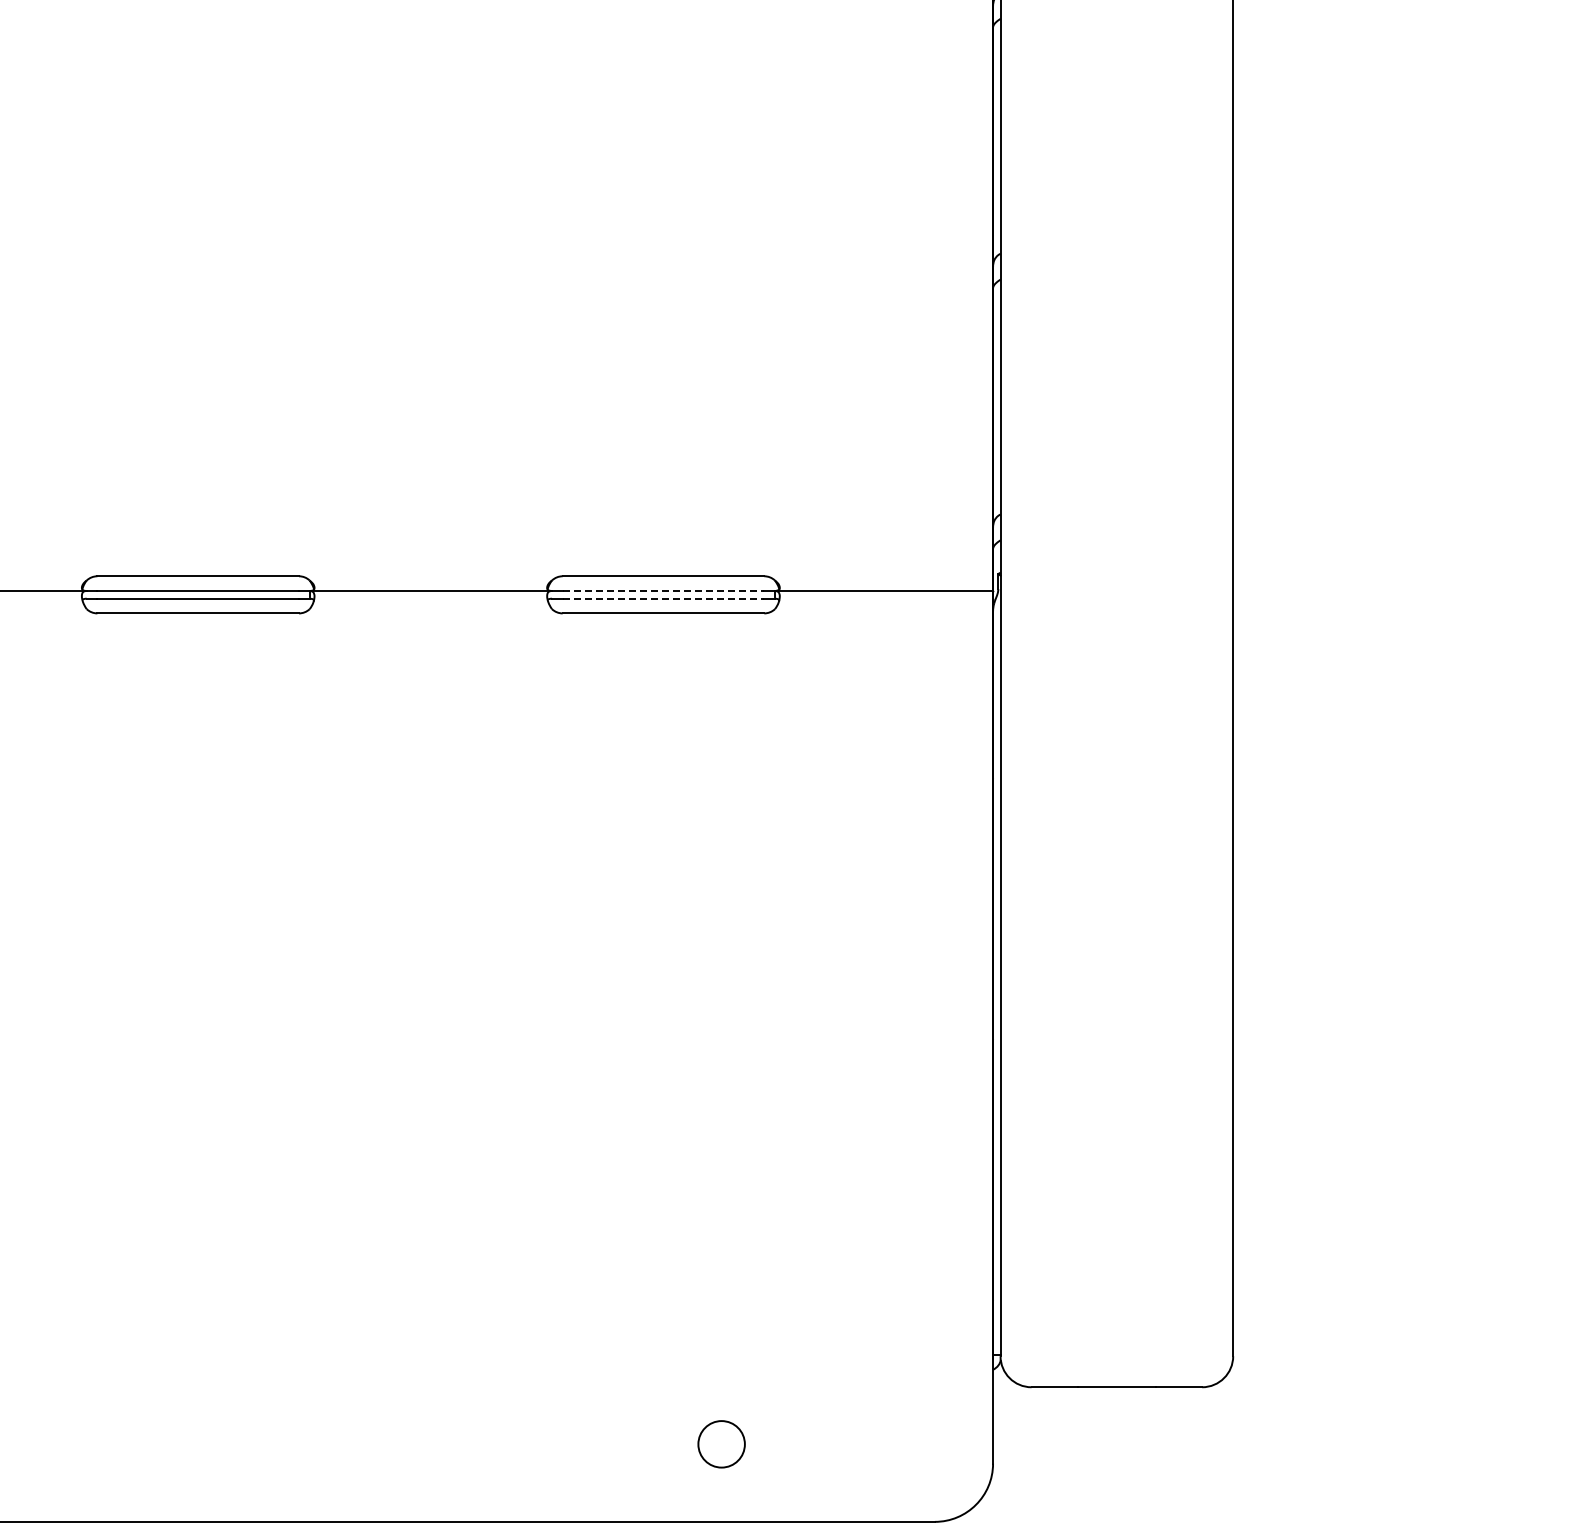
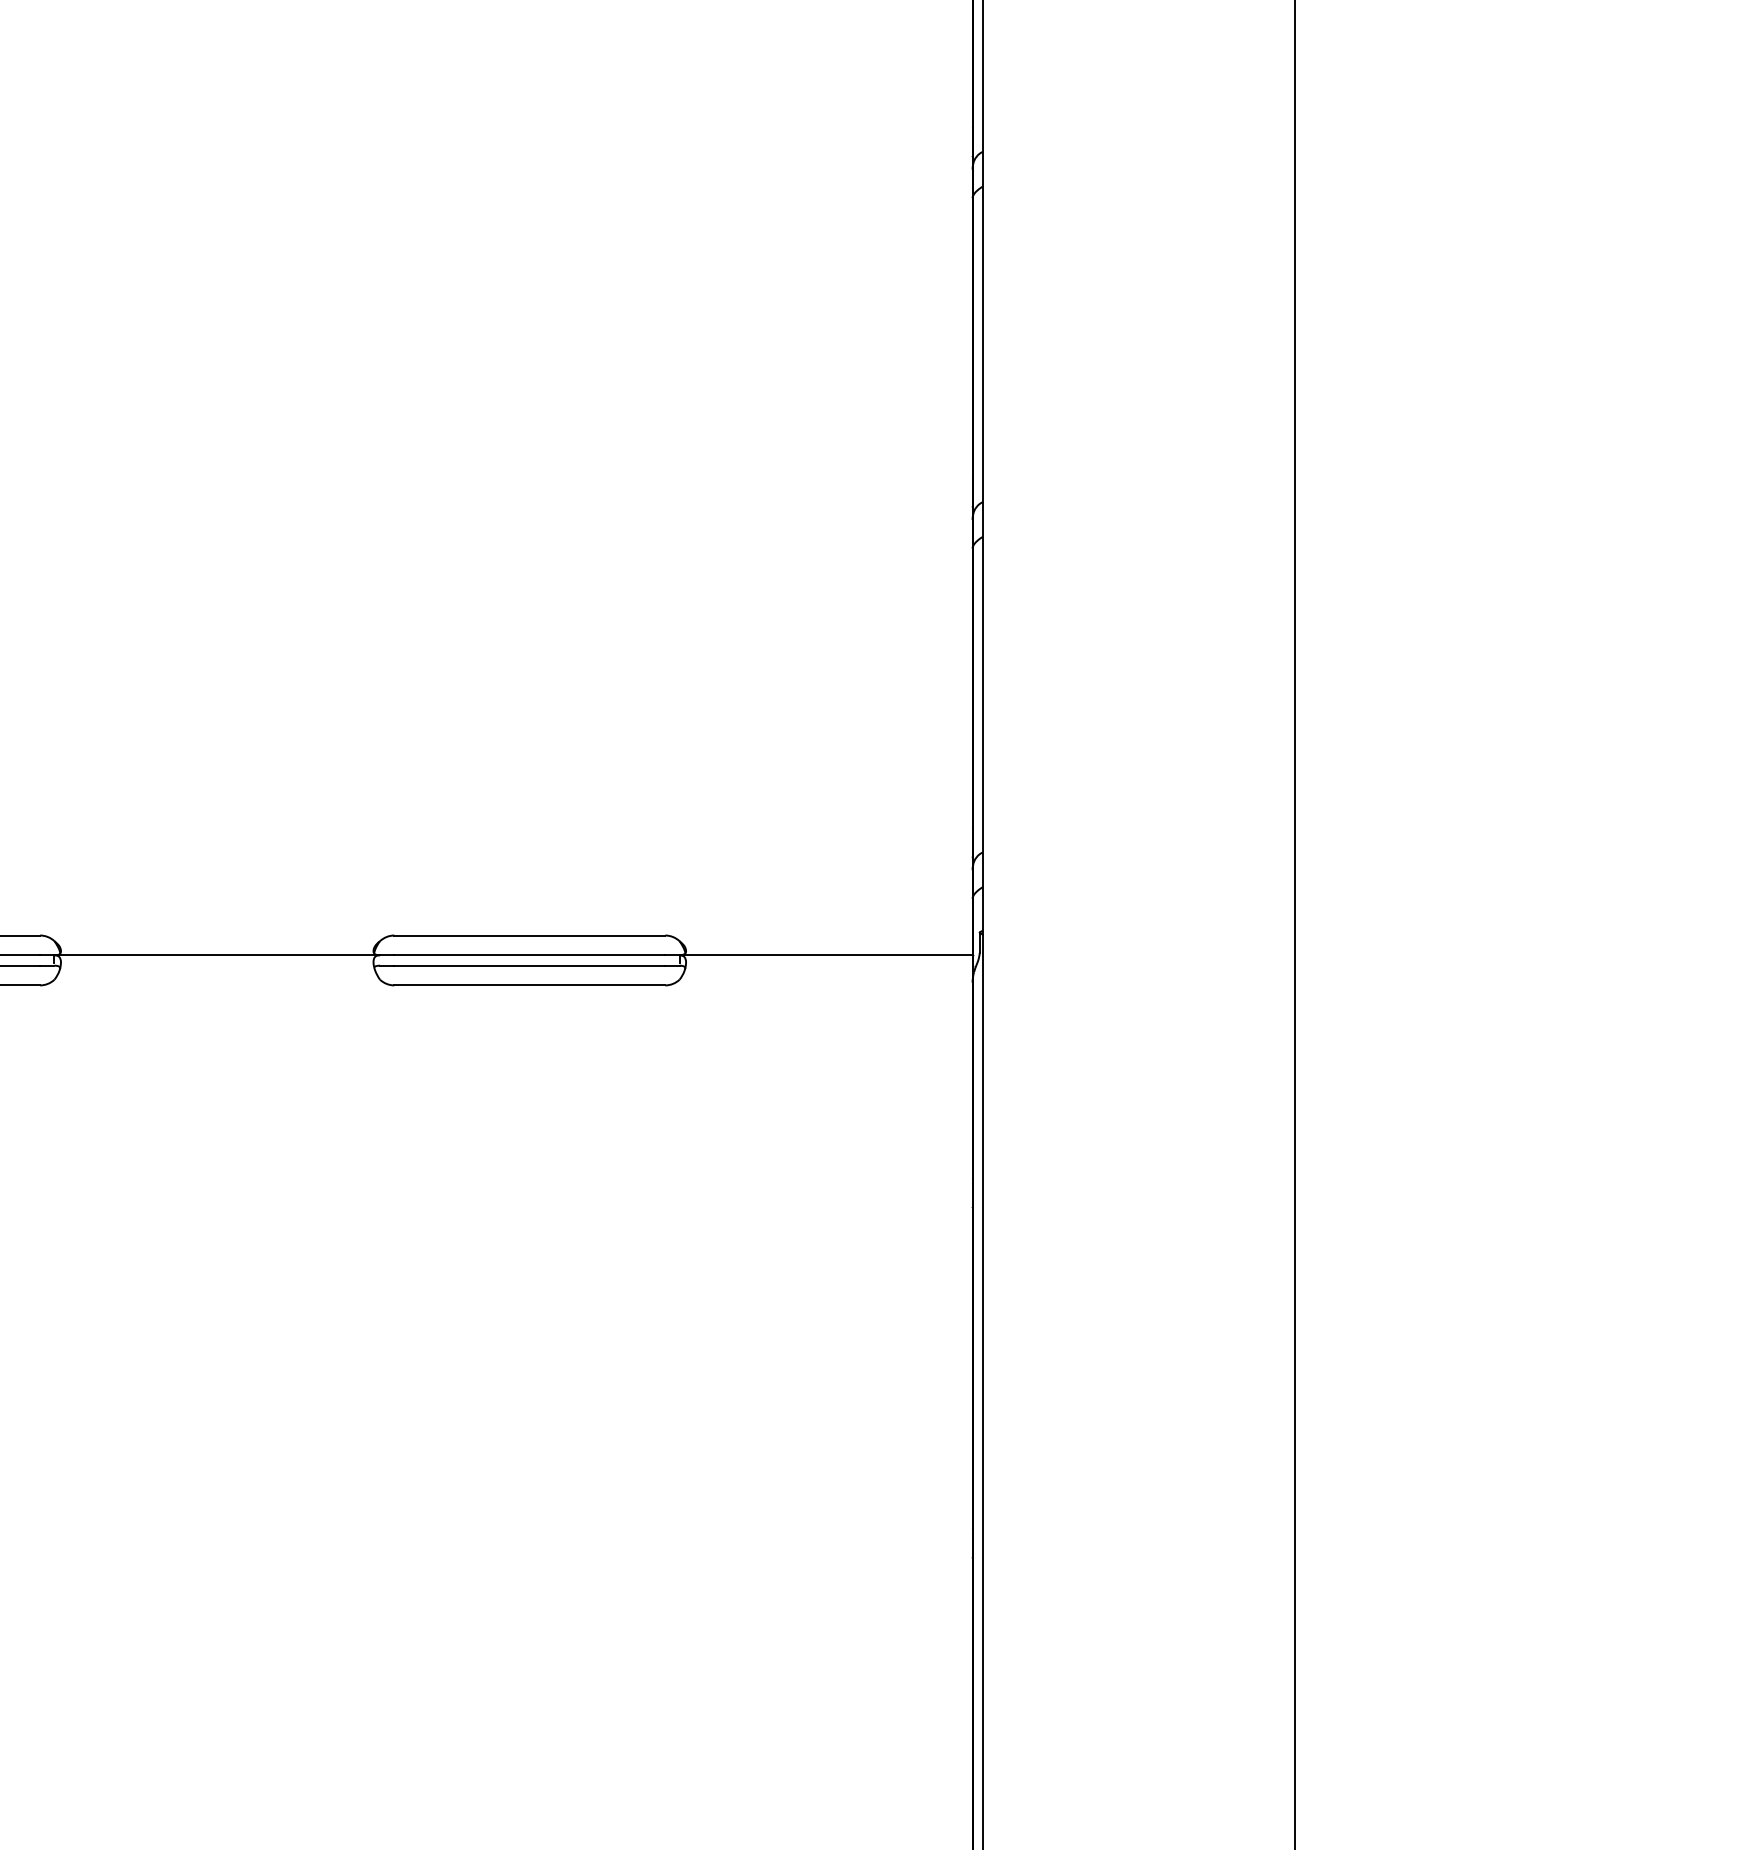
line: (663, 590) -> (529, 954), dashed -> solid
line: (663, 598) -> (529, 965), dashed -> solid

